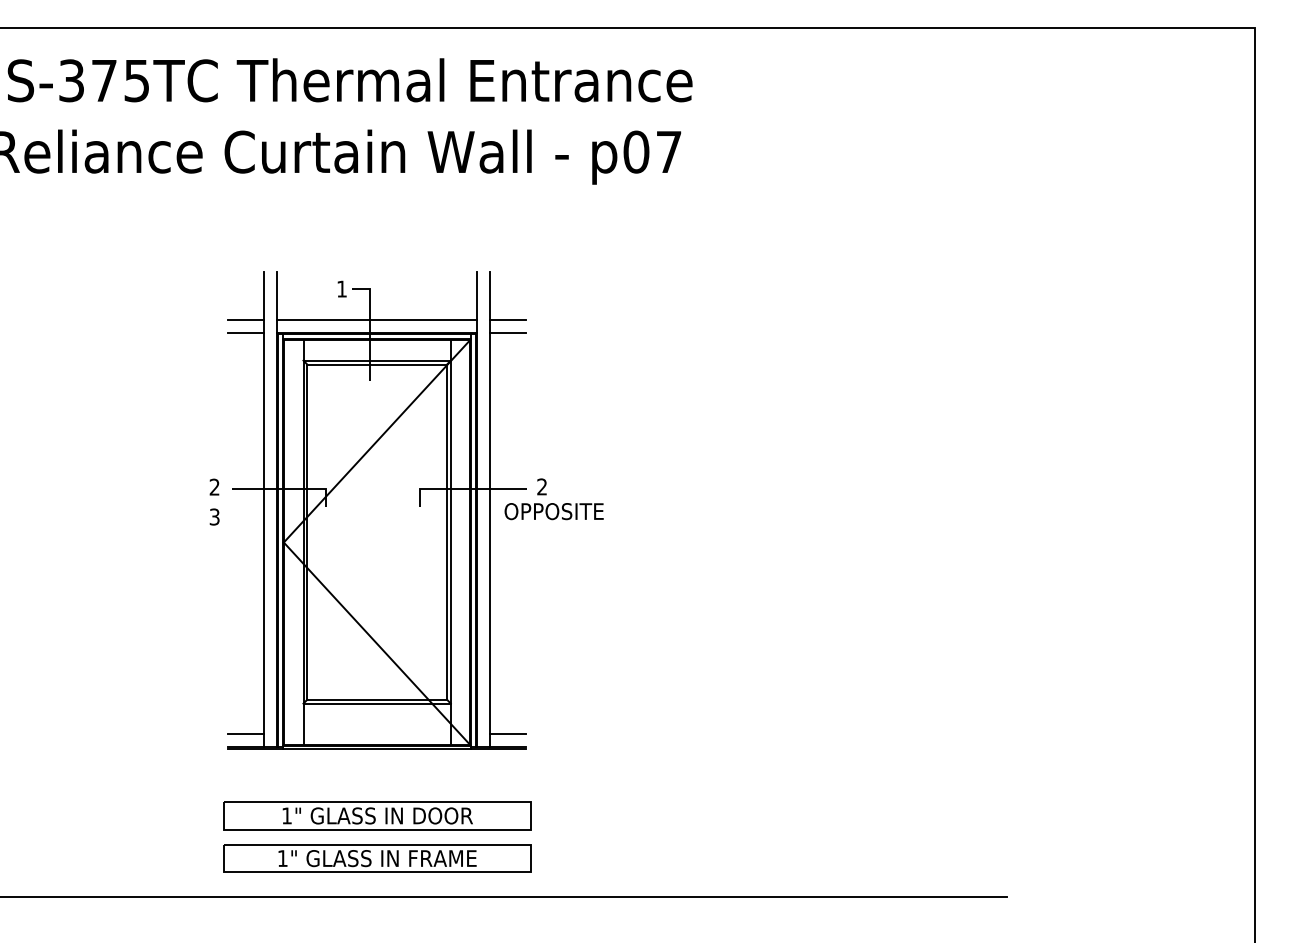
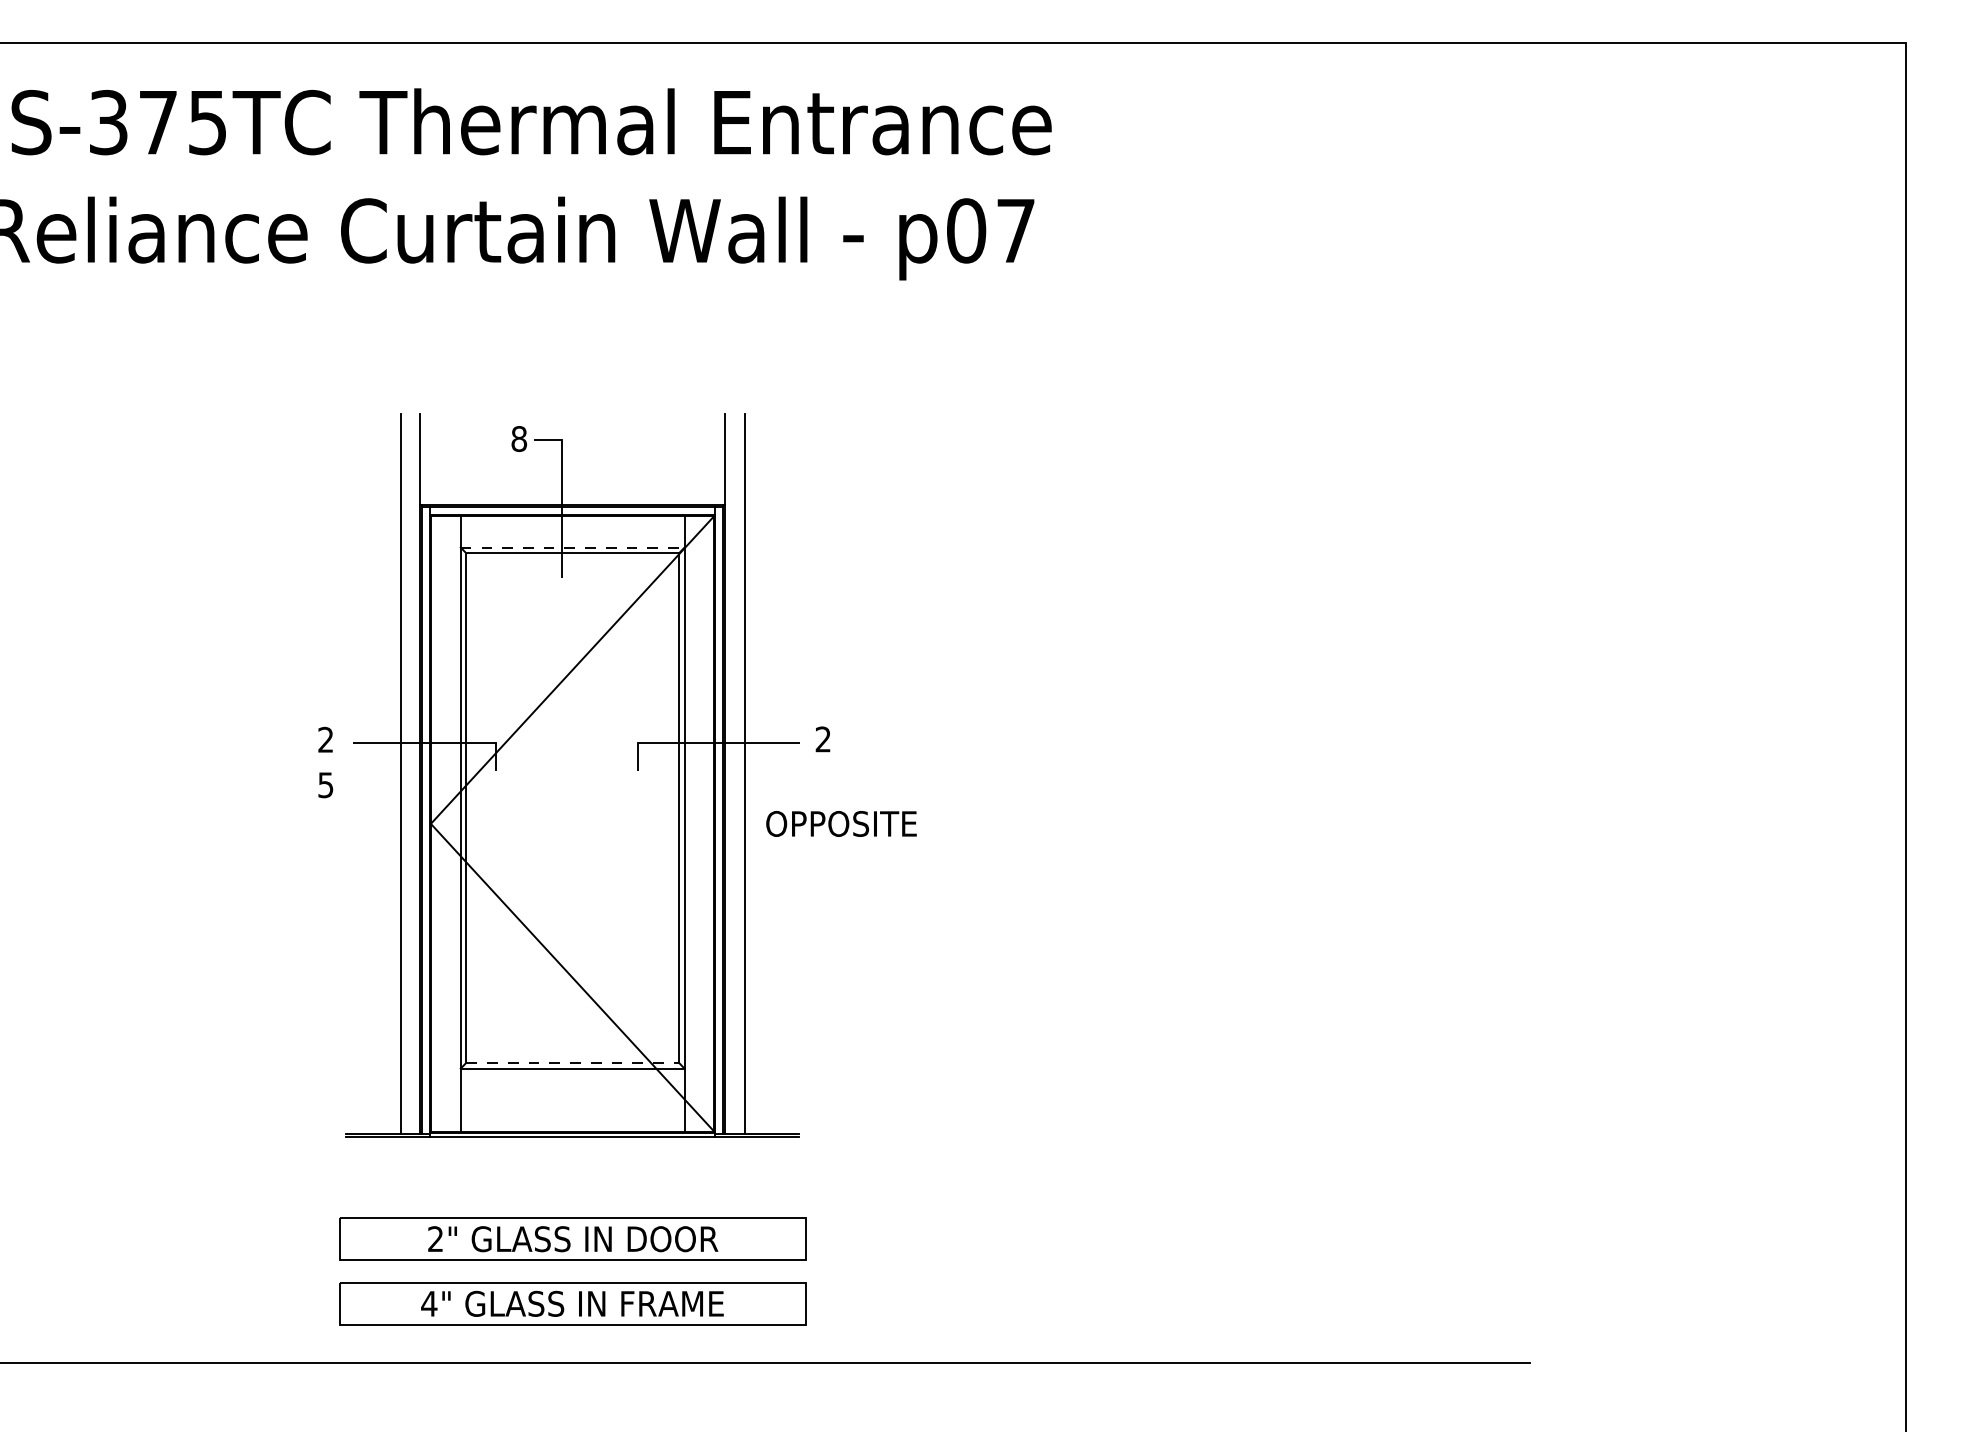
text: (342, 288) -> (519, 438), 1 -> 8
line: (245, 319) -> (372, 485), removed
line: (376, 319) -> (571, 485), removed
line: (508, 319) -> (772, 485), removed
line: (245, 332) -> (372, 504), removed
line: (508, 332) -> (772, 504), removed
line: (377, 360) -> (573, 547), solid -> dashed
text: (553, 511) -> (840, 823), moved
text: (214, 516) -> (325, 784), 3 -> 5
line: (377, 699) -> (573, 1062), solid -> dashed
line: (245, 733) -> (372, 1113), removed
line: (508, 733) -> (772, 1113), removed
text: (286, 815) -> (434, 1238), 1" -> 2"
text: (282, 858) -> (428, 1303), 1" -> 4"

